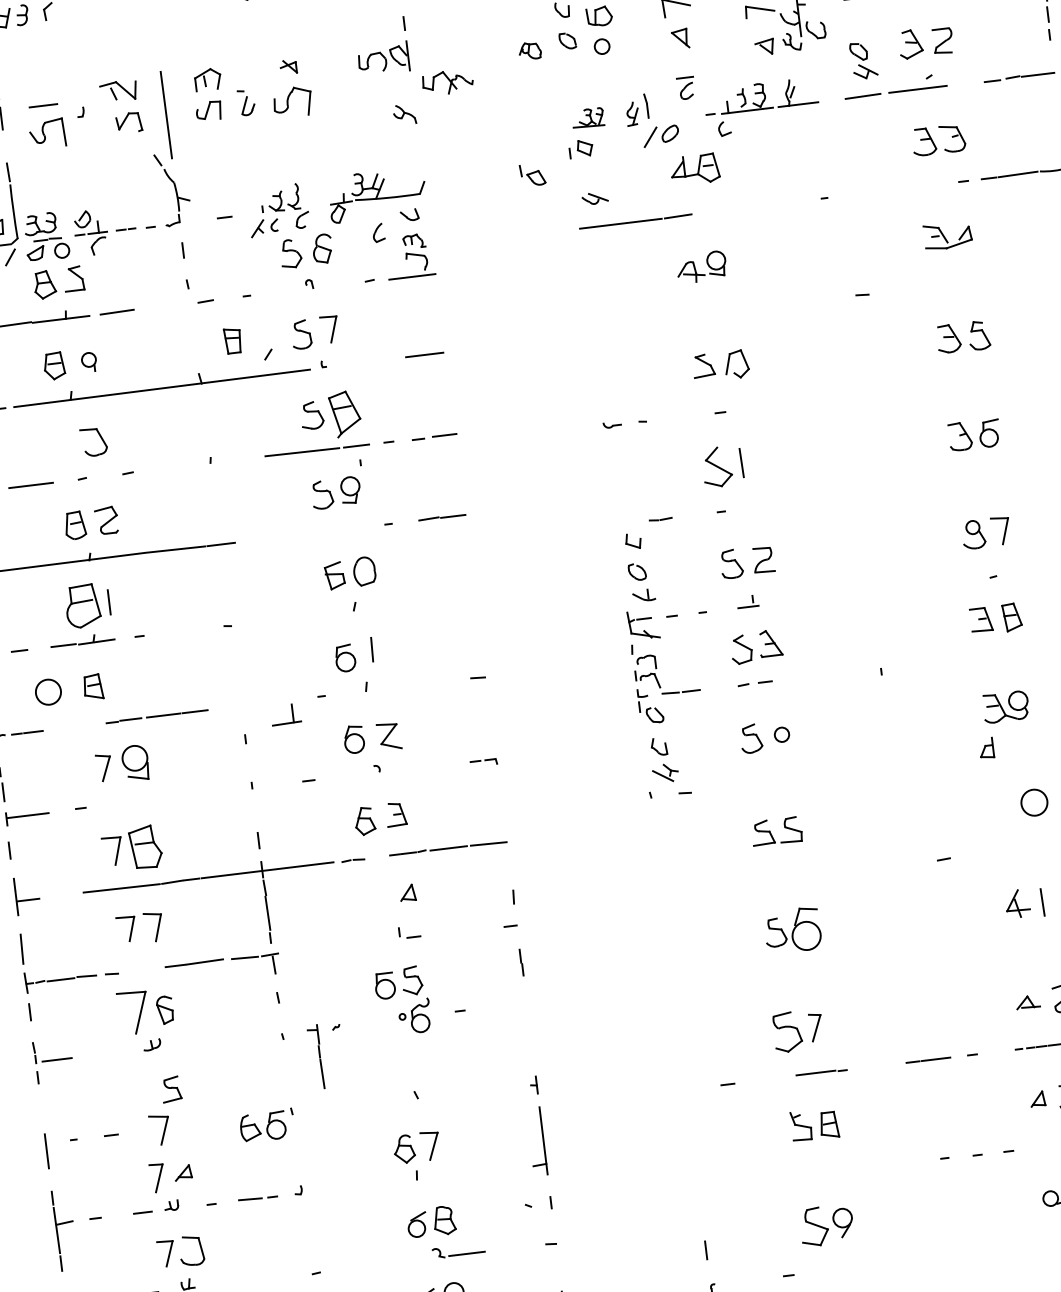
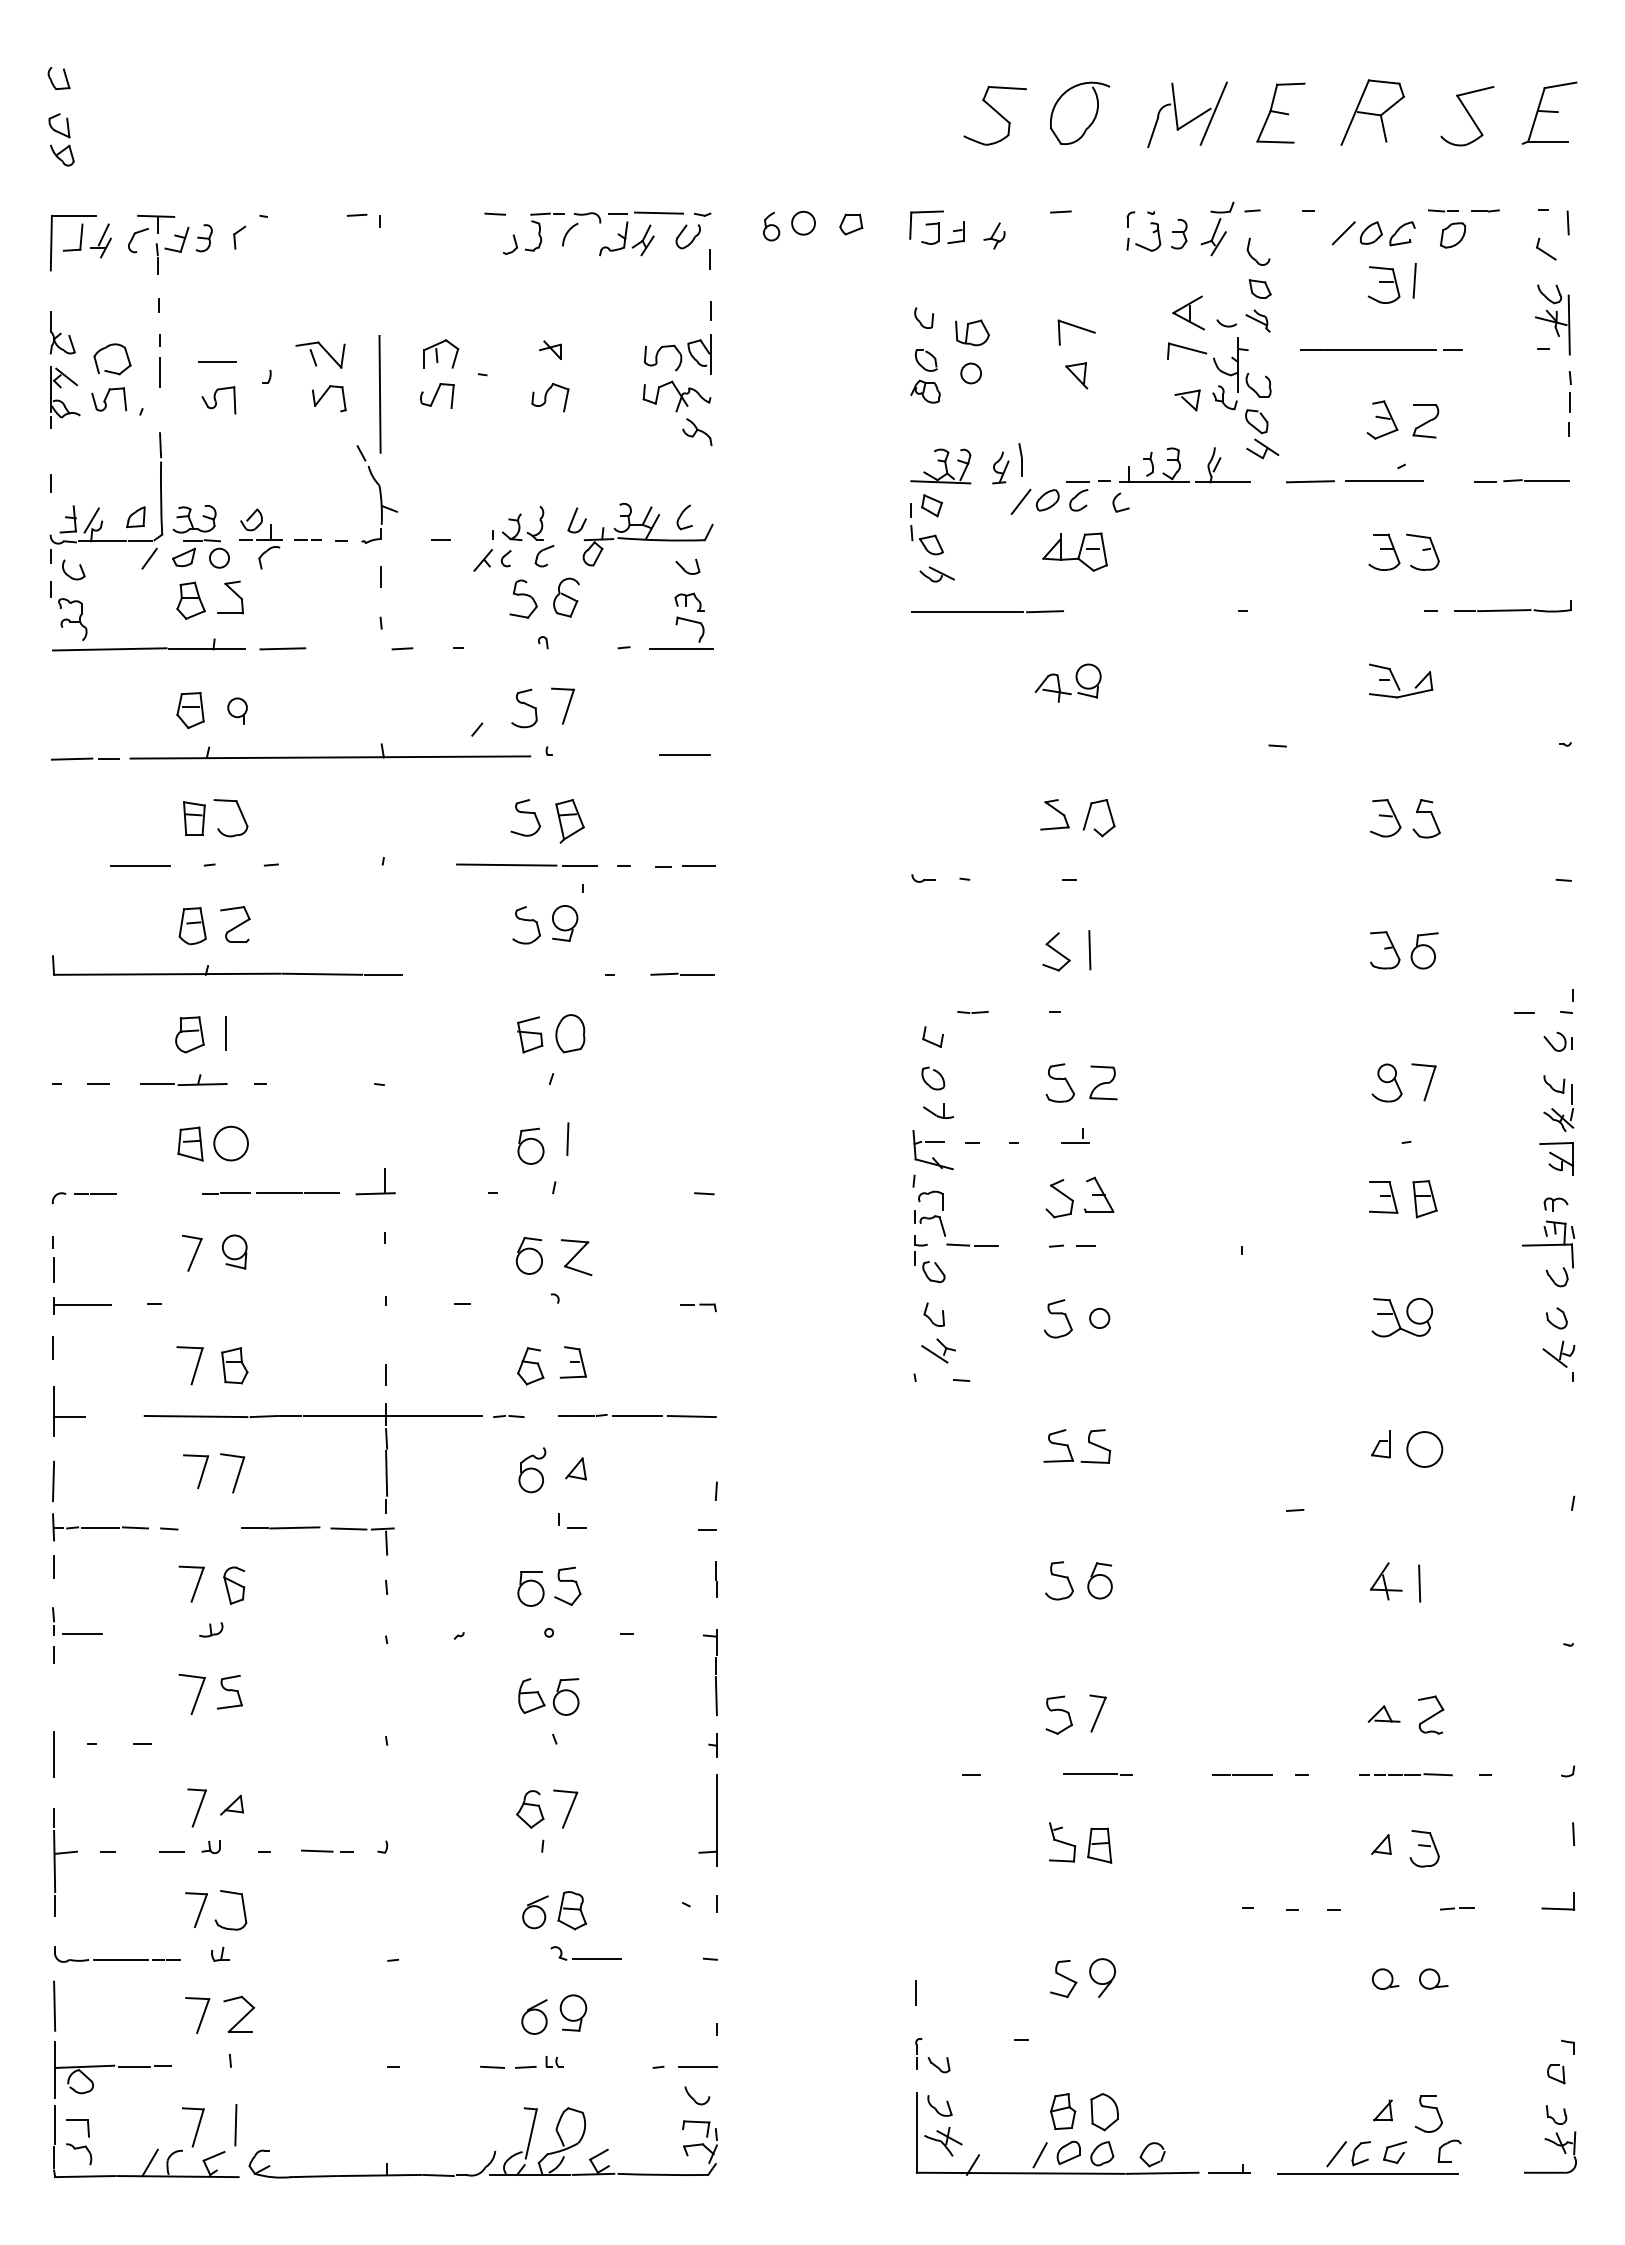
part: (530, 50) -> (925, 391), moved
part: (864, 60) -> (1262, 434), moved
part: (447, 82) -> (676, 396), moved
part: (685, 88) -> (1077, 496), moved
part: (292, 102) -> (550, 397), size x0.71
part: (247, 106) -> (576, 520), moved
part: (587, 118) -> (940, 466), size x1.43
part: (47, 134) -> (218, 400), size x0.71
part: (532, 175) -> (926, 540), moved
part: (378, 232) -> (684, 517), moved
part: (233, 340) -> (194, 818), moved
part: (344, 414) -> (569, 821), size x0.71
part: (717, 466) -> (1056, 951), size x0.71
part: (82, 606) -> (189, 1034), size x0.62
circle: (47, 692) -> (230, 1143), moved
part: (292, 713) -> (384, 1181), moved
part: (986, 748) -> (1380, 1444), moved
part: (135, 762) -> (234, 1251), size x0.71
part: (145, 847) -> (234, 1365), size x0.62
part: (805, 928) -> (1099, 1580), size x0.62
part: (133, 1012) -> (191, 1583), size x0.62
part: (420, 1015) -> (532, 1470), moved
part: (786, 1031) -> (1058, 1714), size x0.71
part: (316, 1057) -> (710, 1672), moved
part: (262, 1126) -> (548, 1696), moved
part: (164, 1129) -> (197, 1694), moved
part: (814, 1226) -> (1063, 1978), size x0.71

